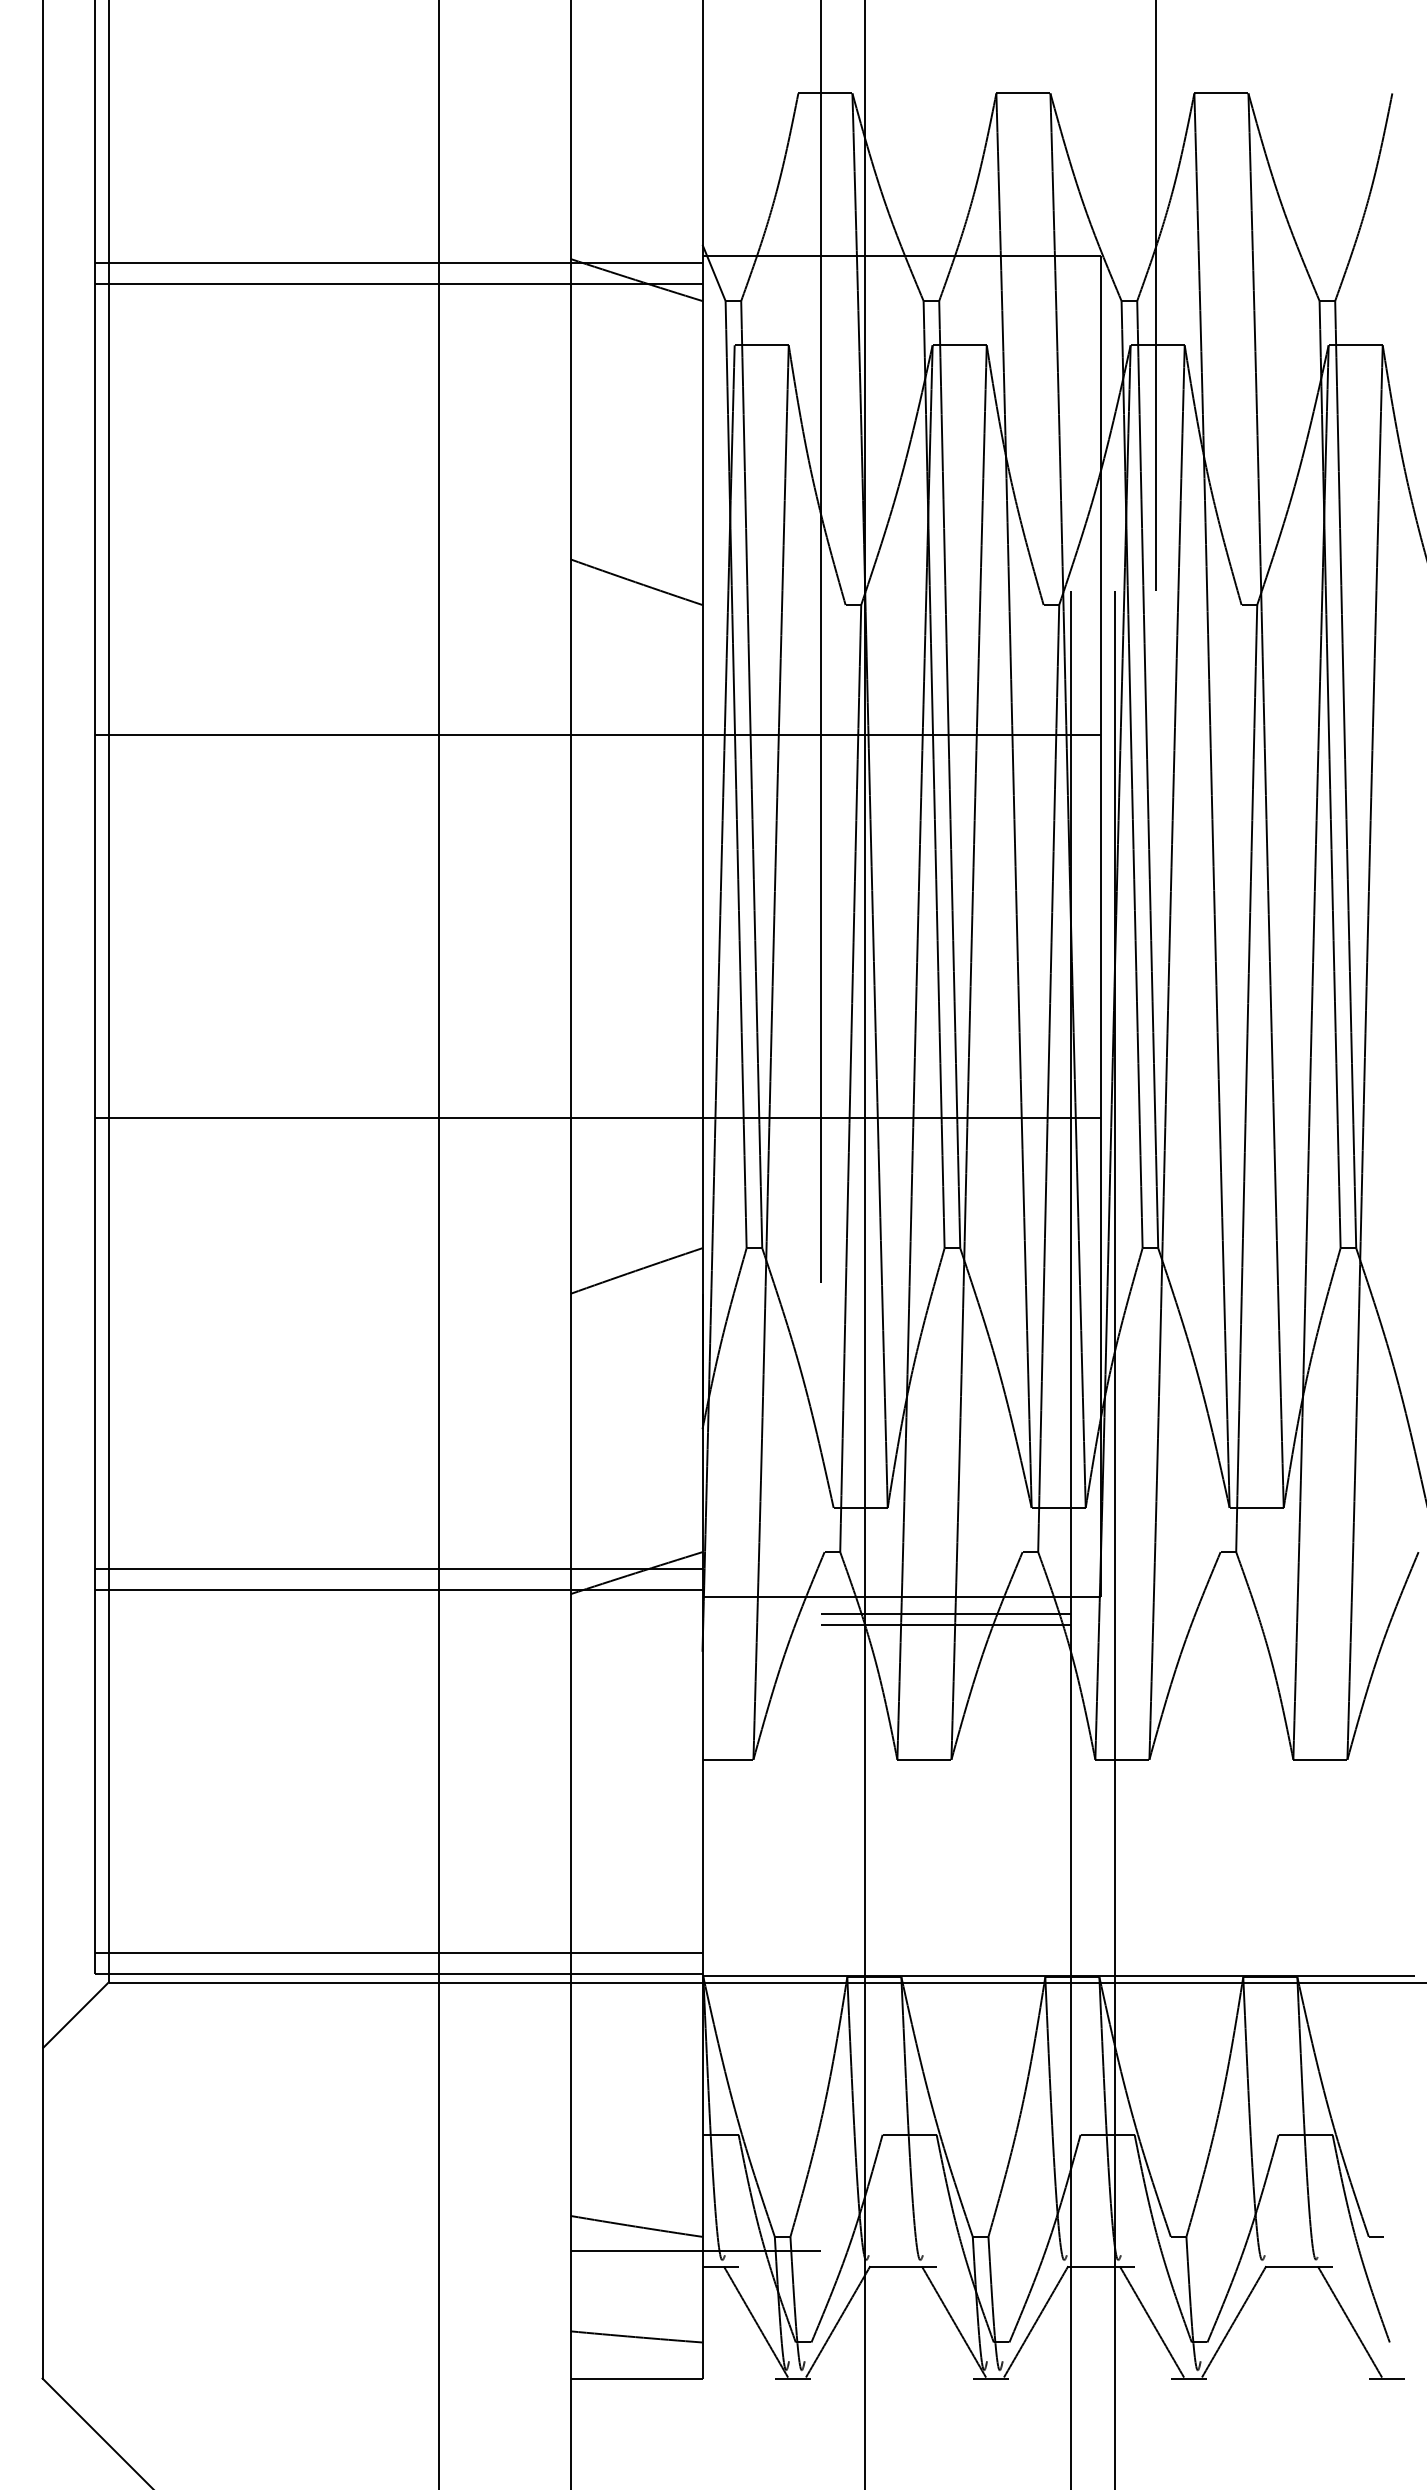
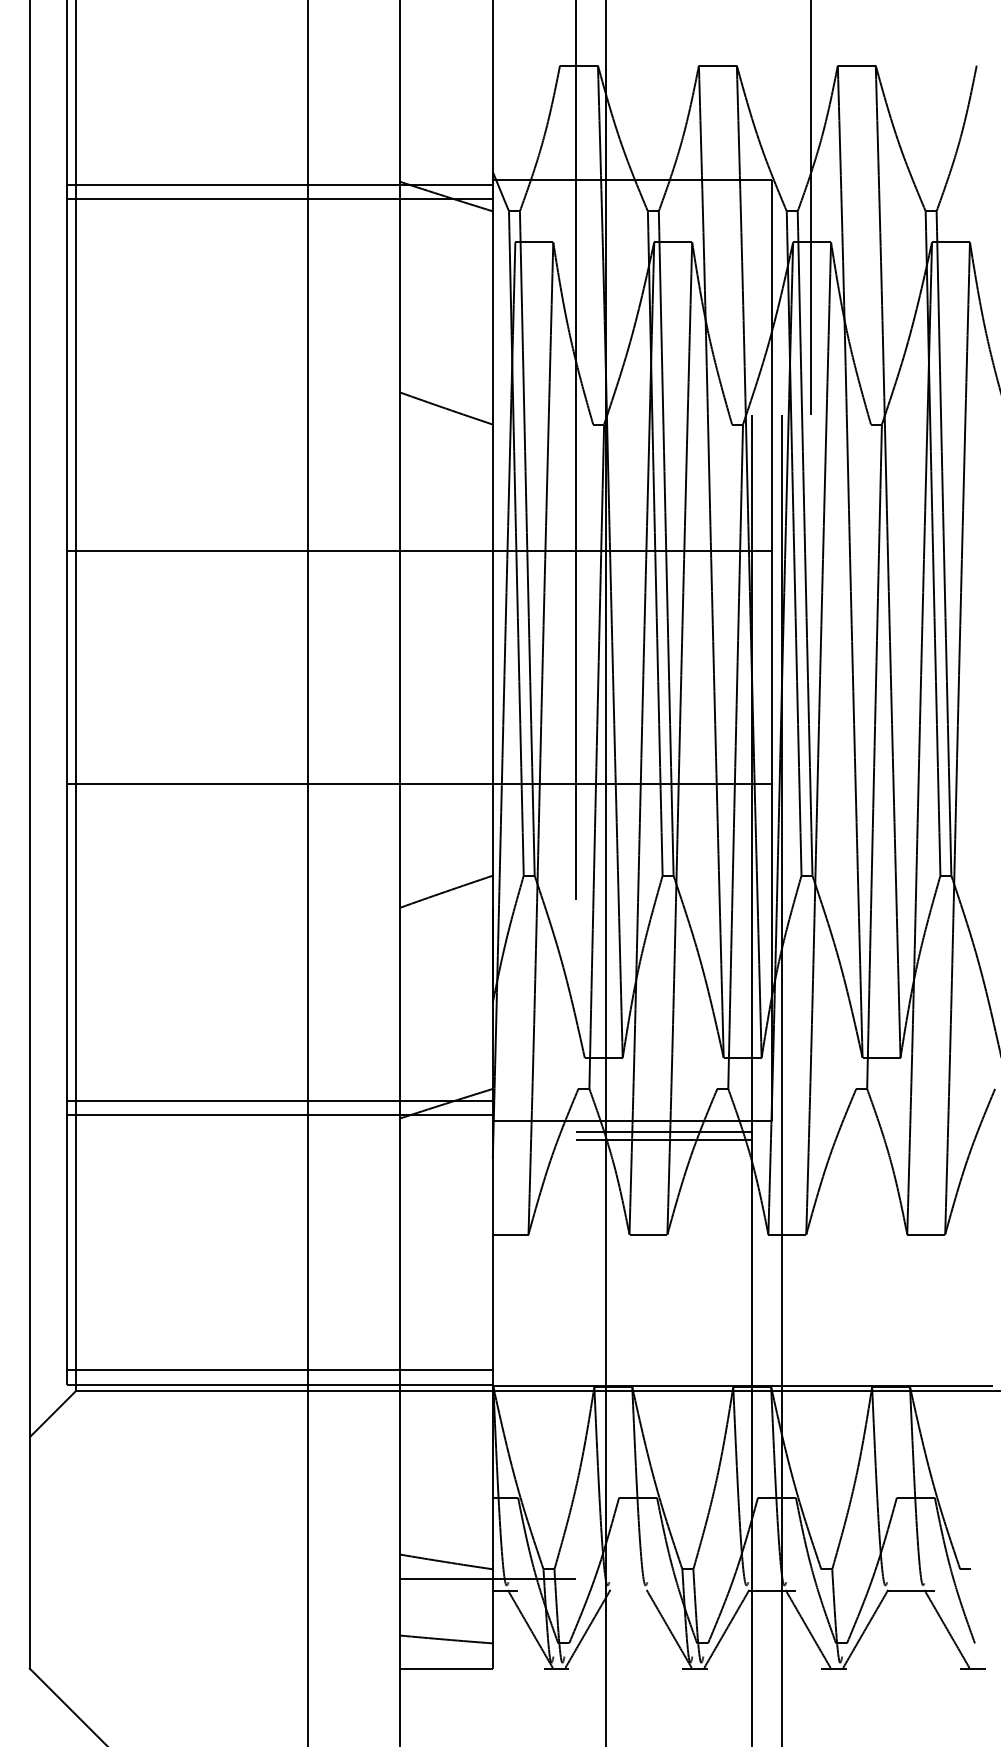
line: (598, 735) -> (419, 551), moved
line: (902, 2267) -> (633, 1590), removed

